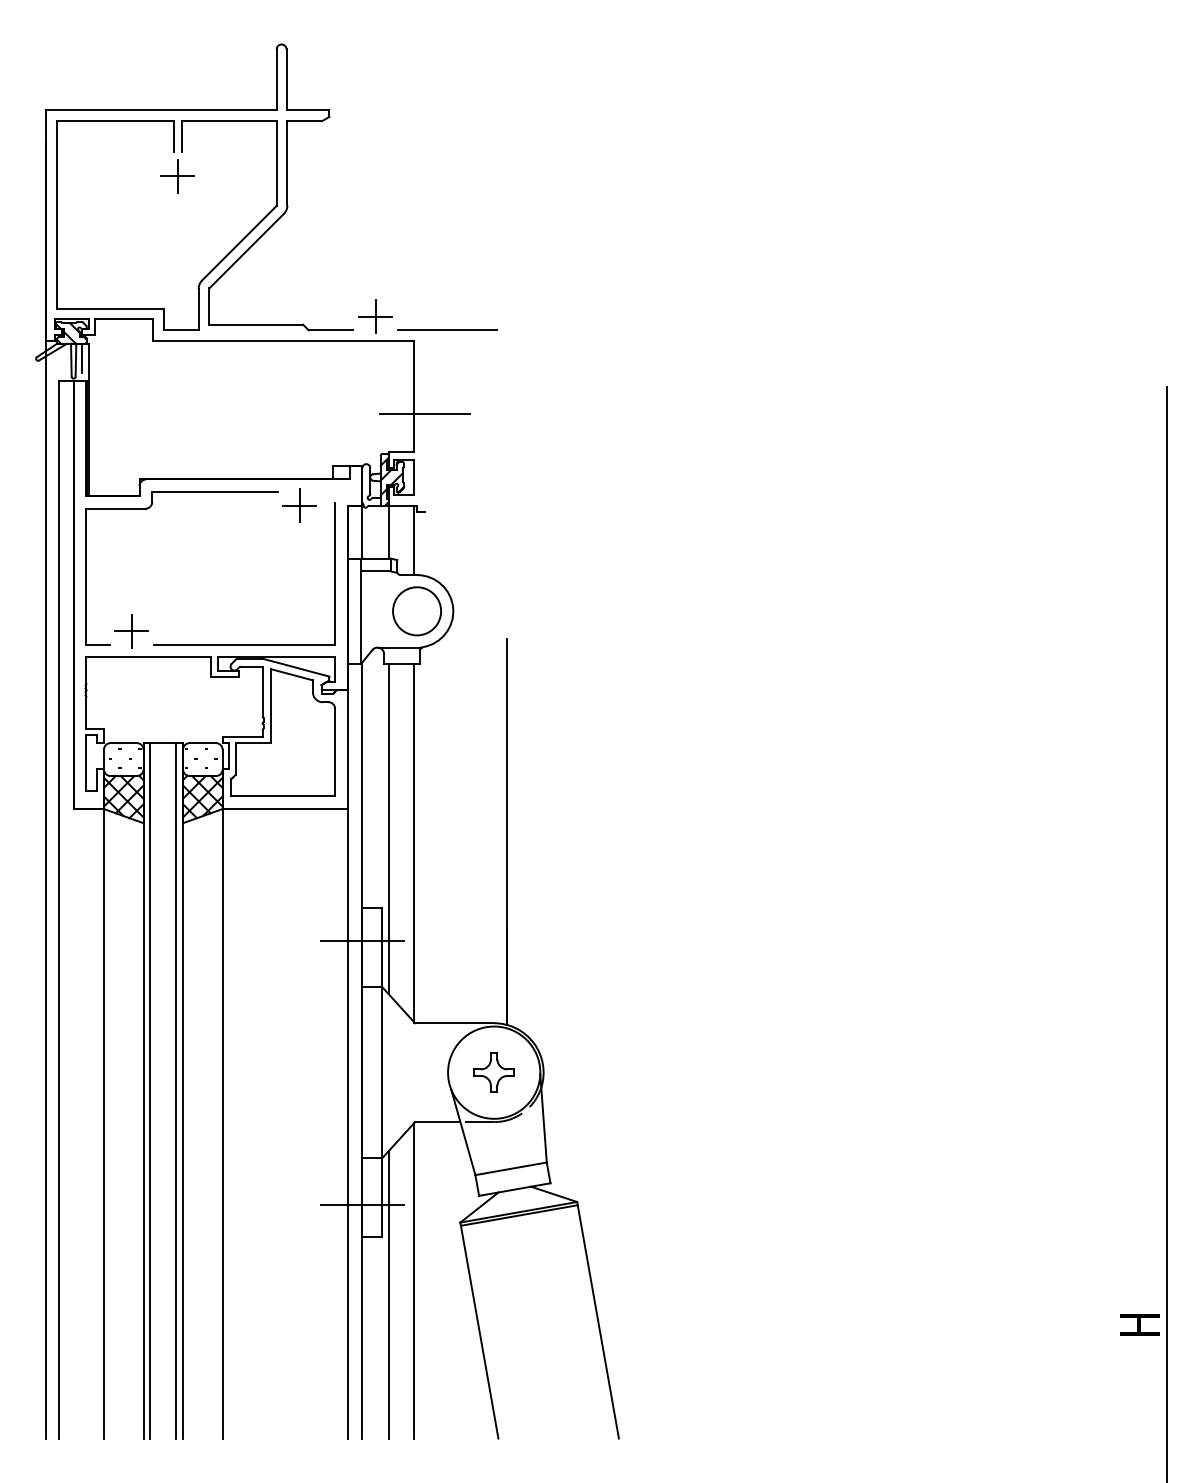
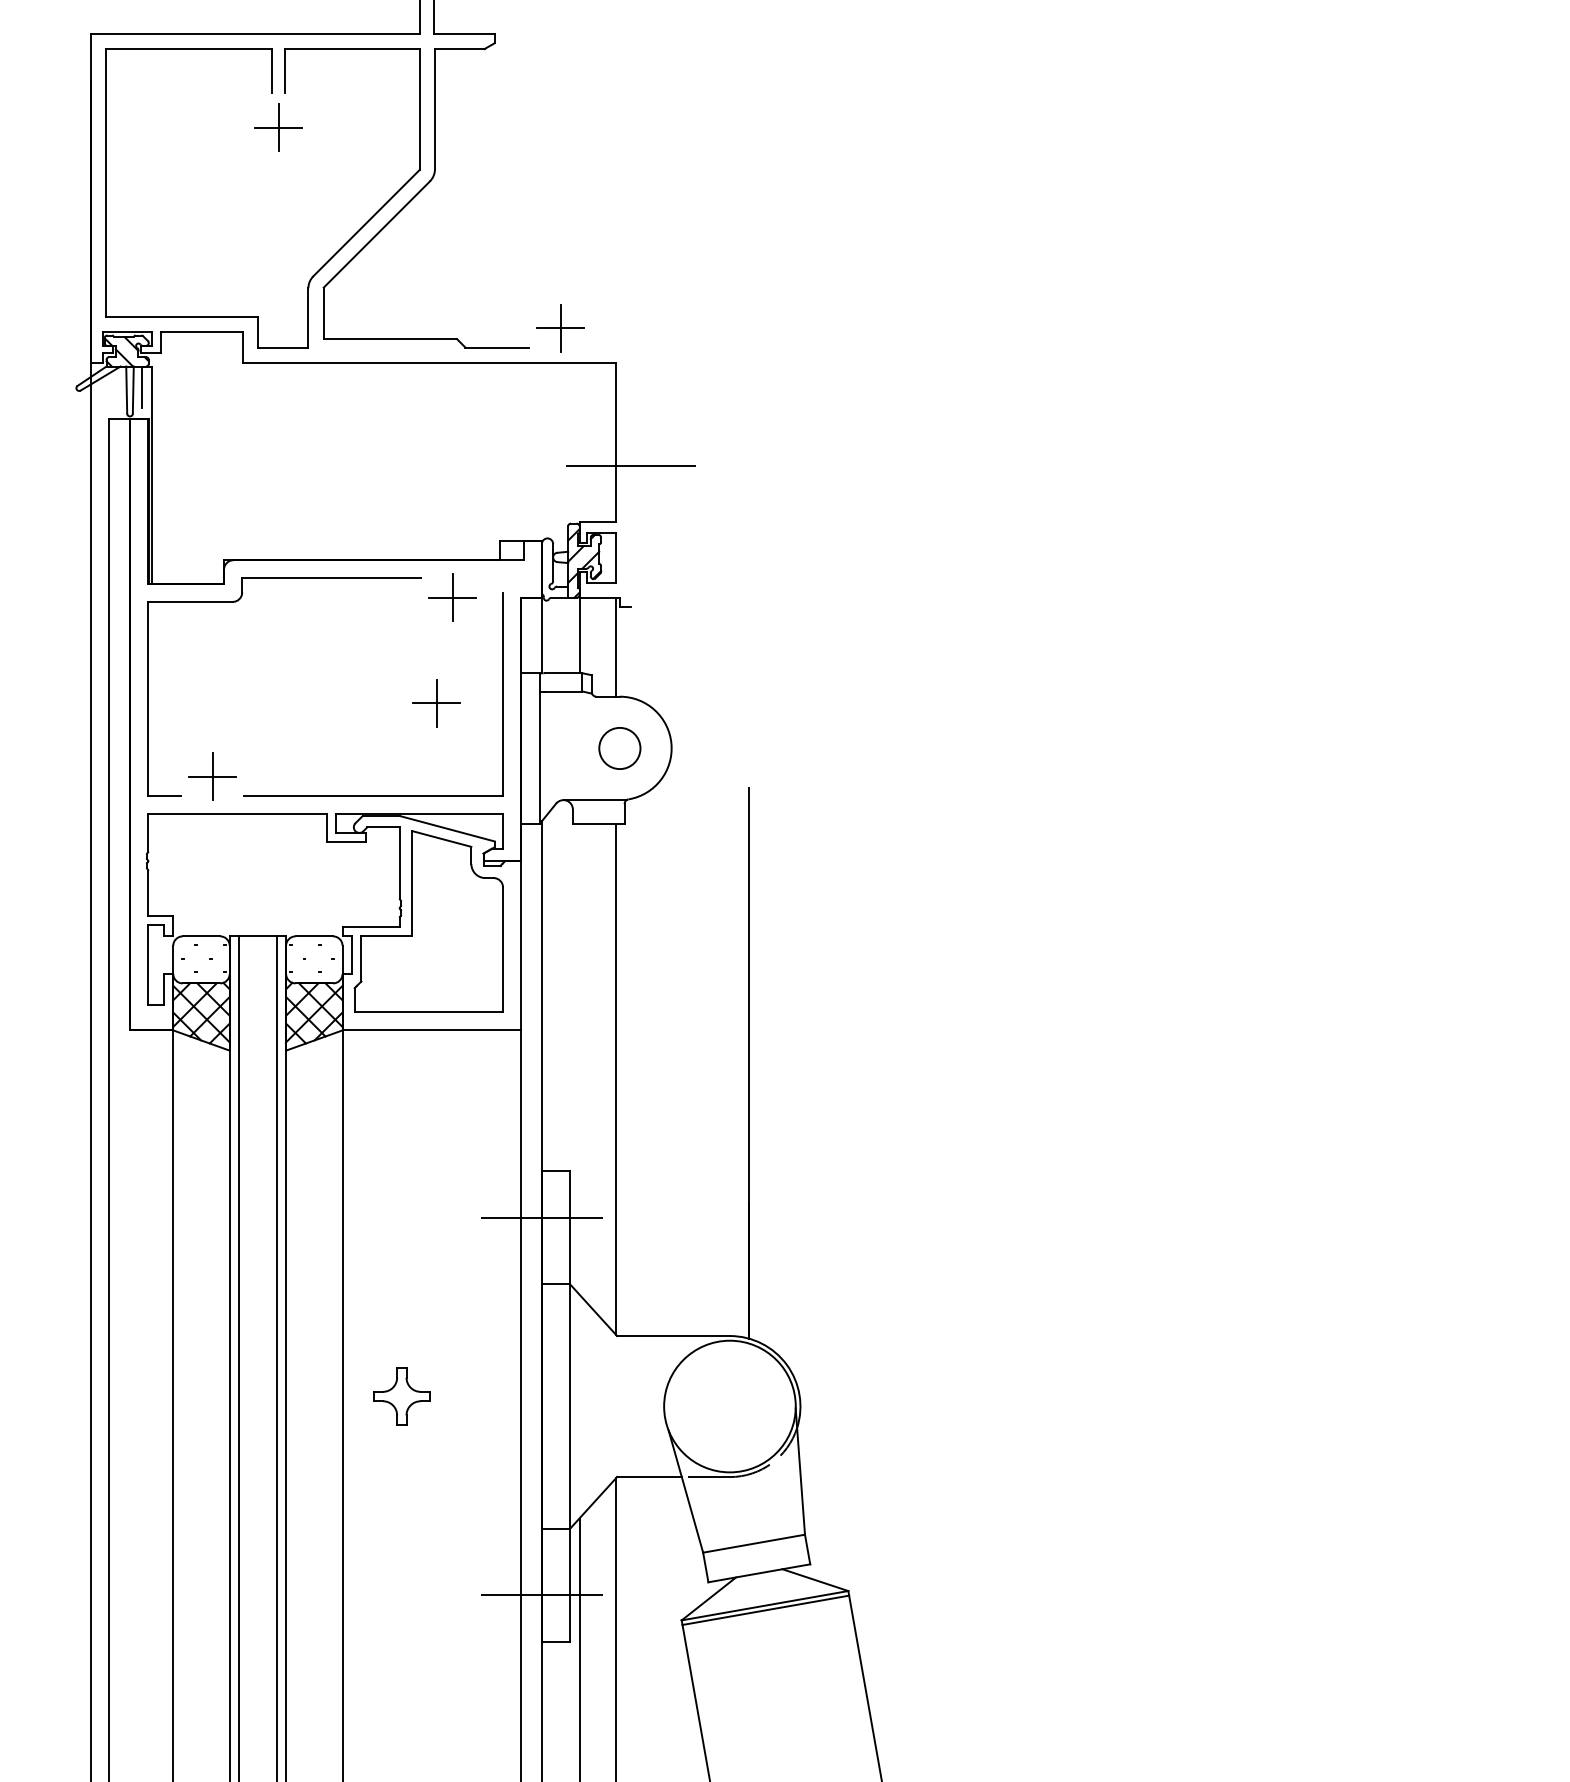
line: (446, 330) -> (661, 347), removed
part: (288, 579) -> (436, 702), added
circle: (416, 611) -> (619, 748), size x0.6
line: (388, 829) -> (579, 1059), removed
part: (493, 1072) -> (400, 1396), moved

